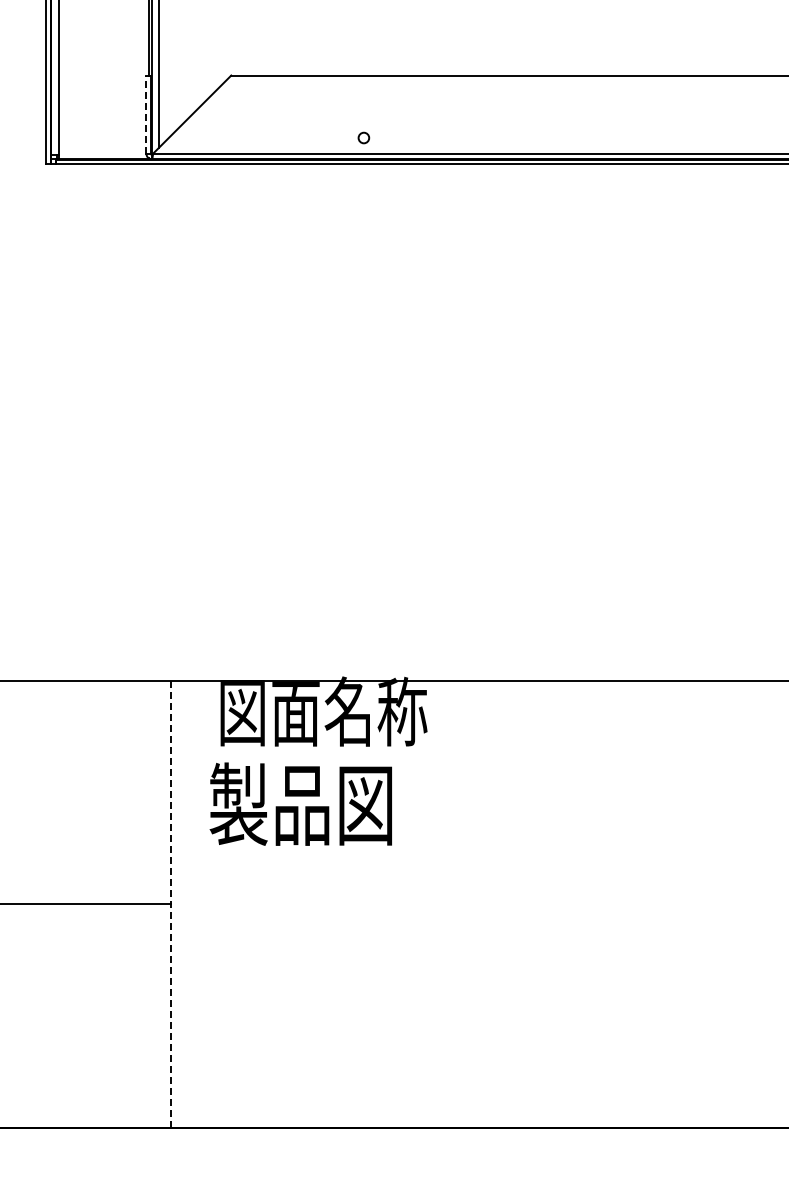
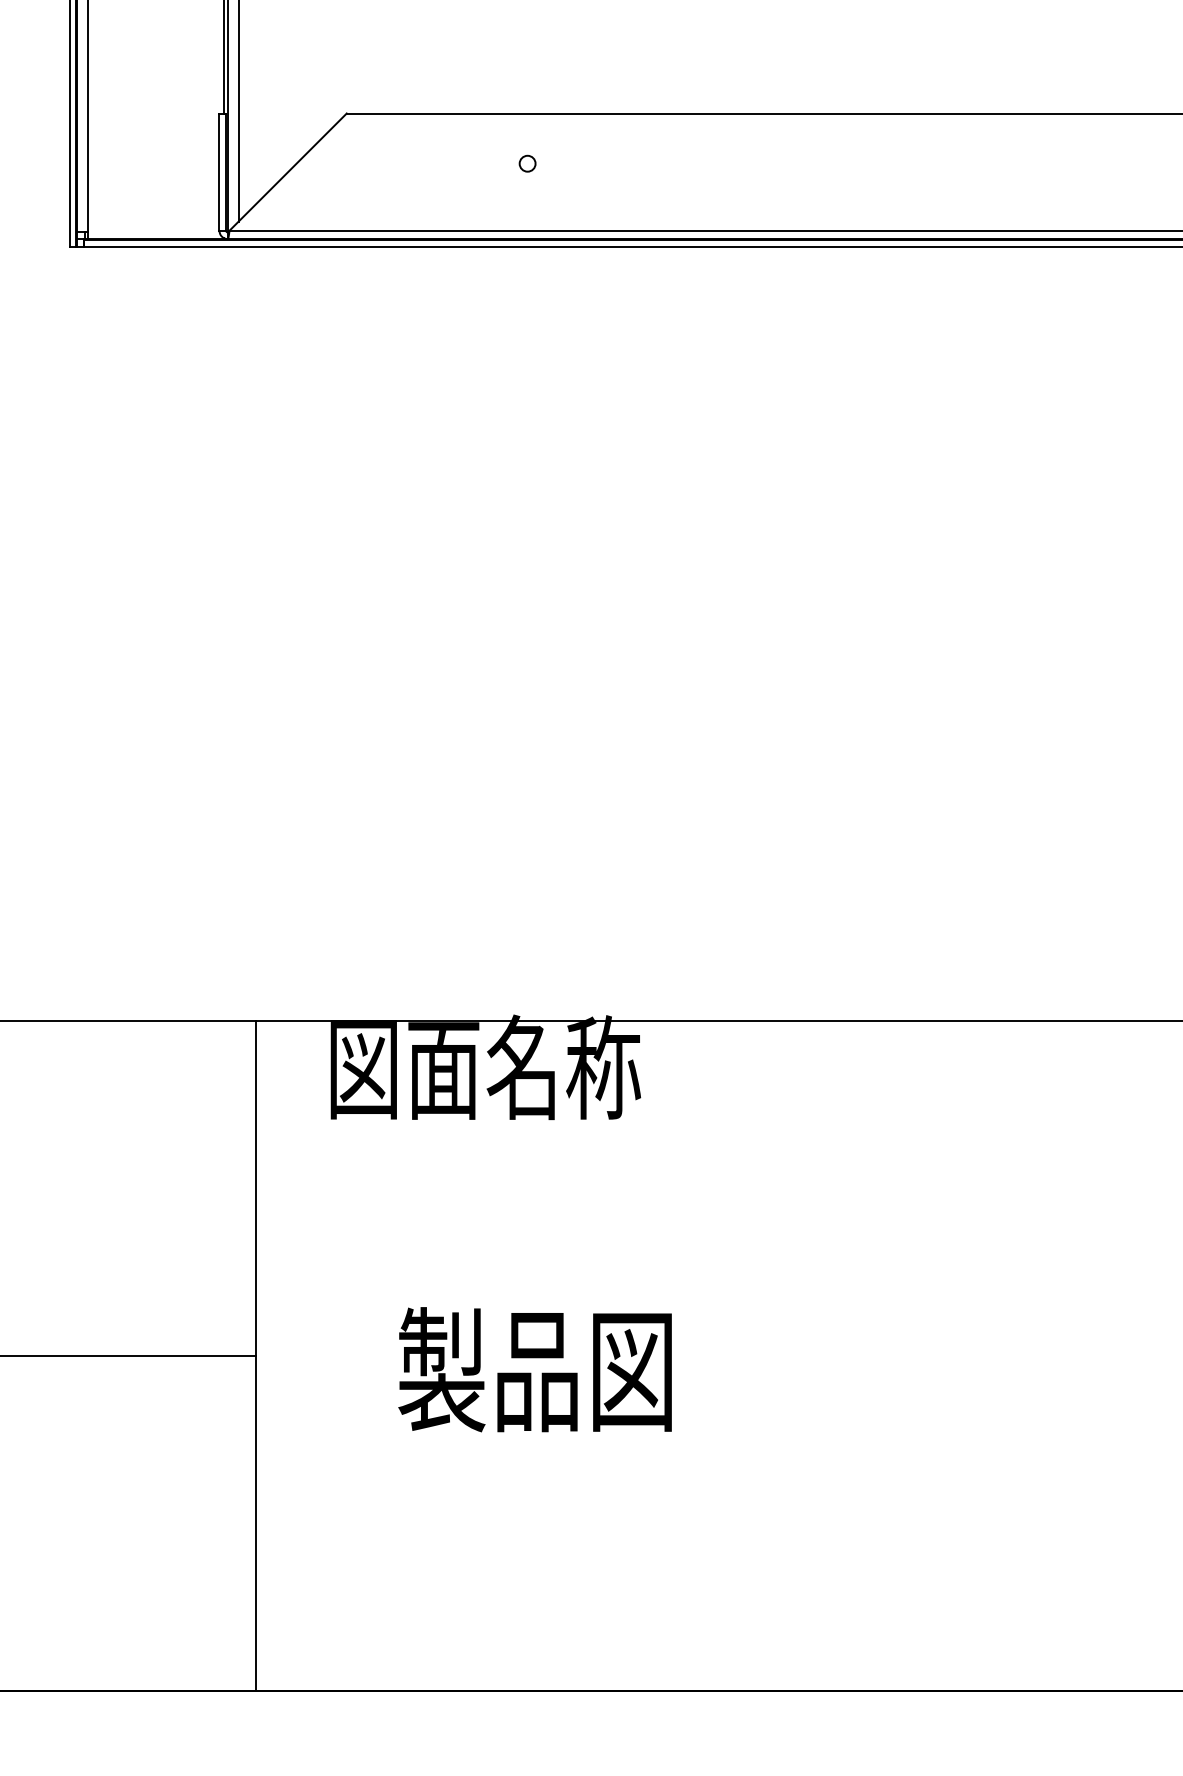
line: (146, 114) -> (219, 171), dashed -> solid
circle: (363, 137) -> (527, 162), moved
text: (300, 803) -> (534, 1368), moved
line: (170, 904) -> (255, 1356), dashed -> solid

